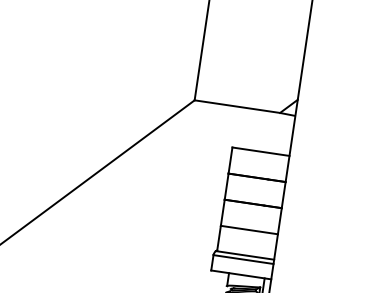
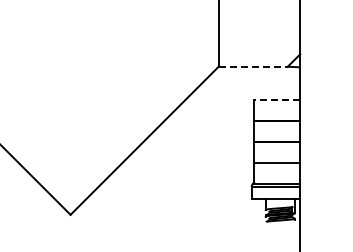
line: (237, 106) -> (253, 66), solid -> dashed
line: (260, 151) -> (276, 99), solid -> dashed

